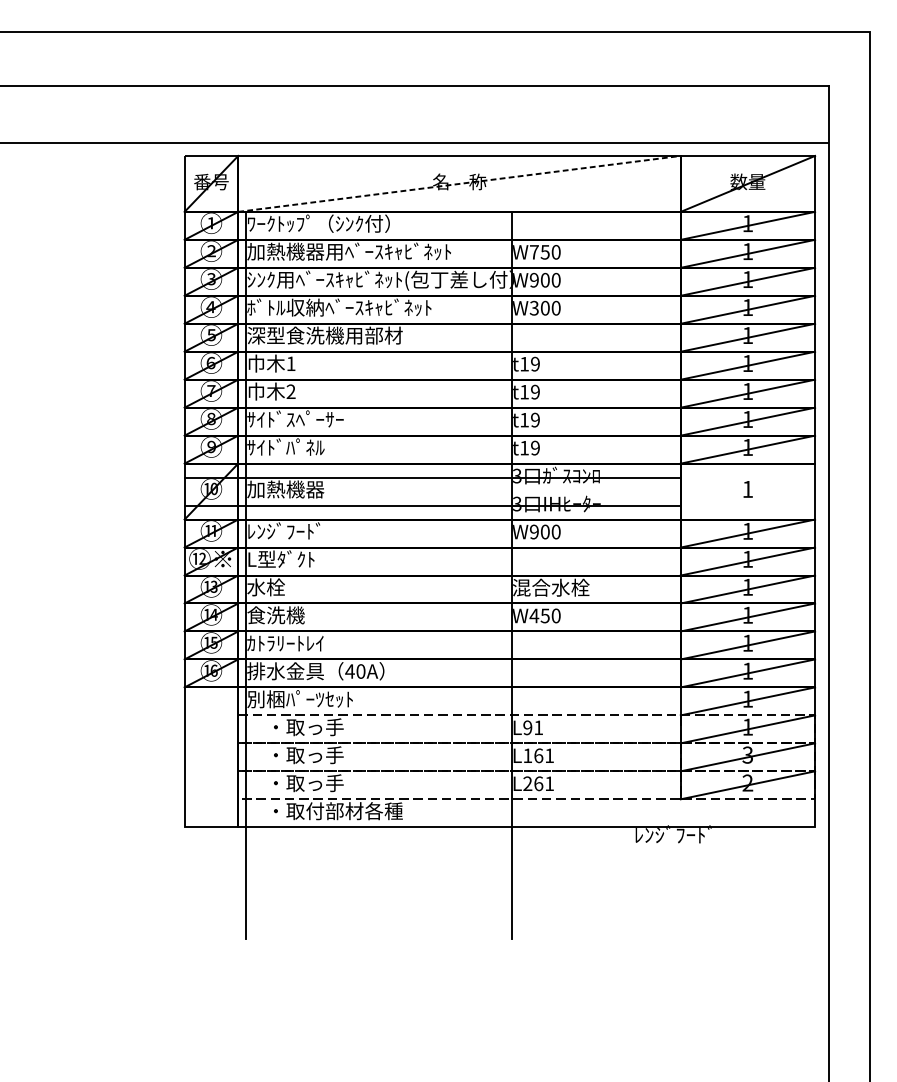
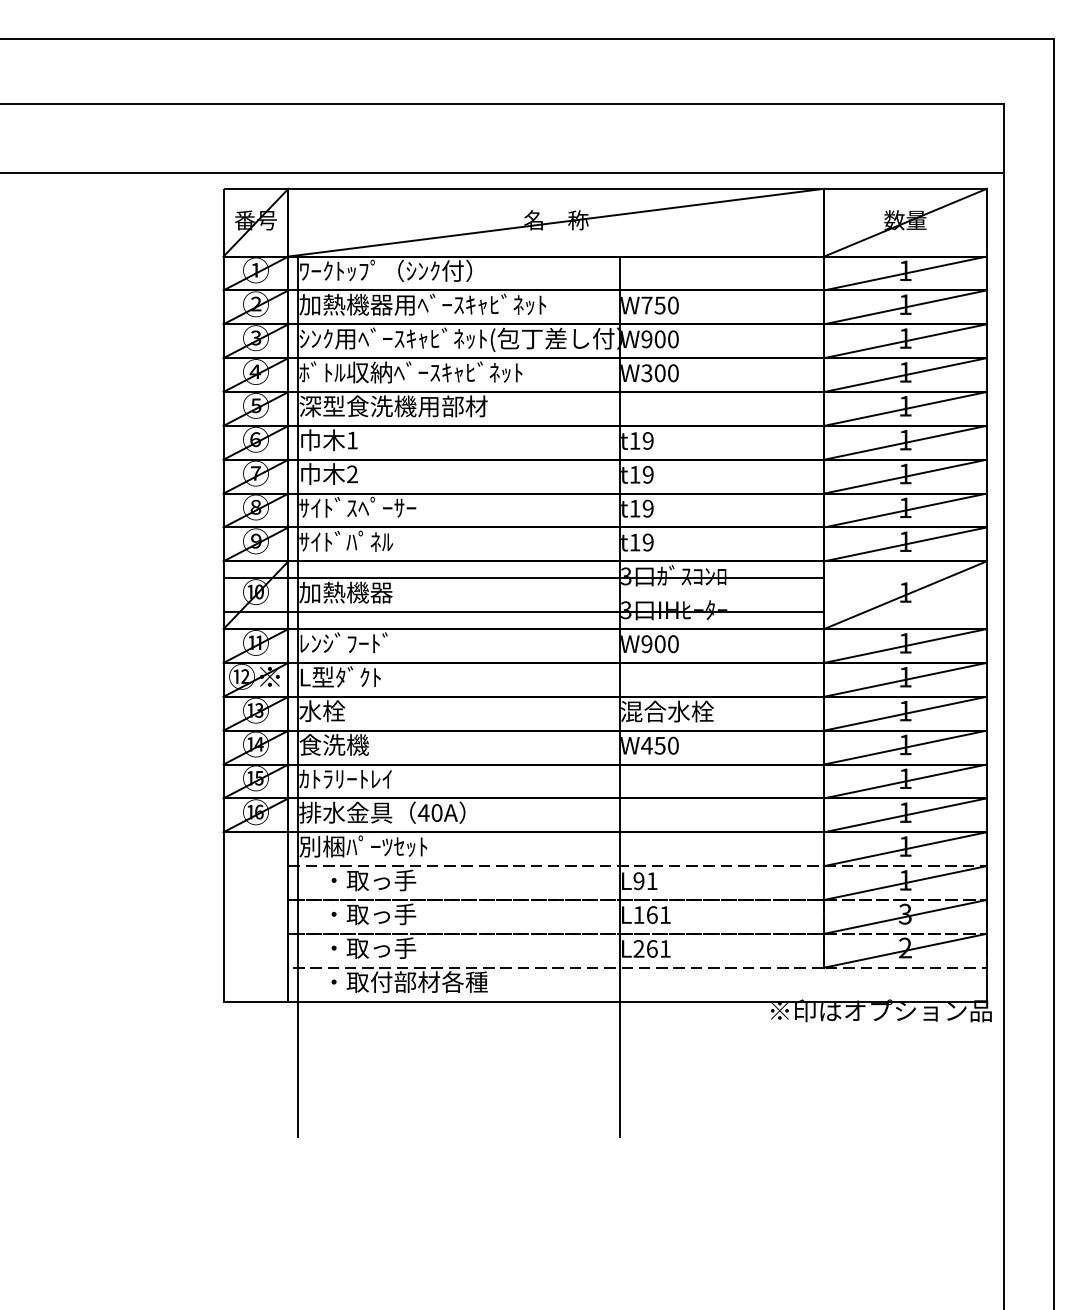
line: (459, 183) -> (556, 222), dashed -> solid
line: (747, 491) -> (905, 595), added
text: (727, 834) -> (880, 1010), ﾚﾝｼﾞﾌｰﾄﾞ -> ※印はオプション品

